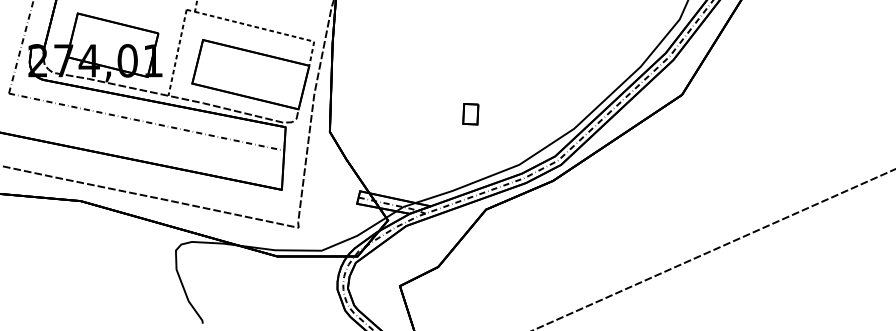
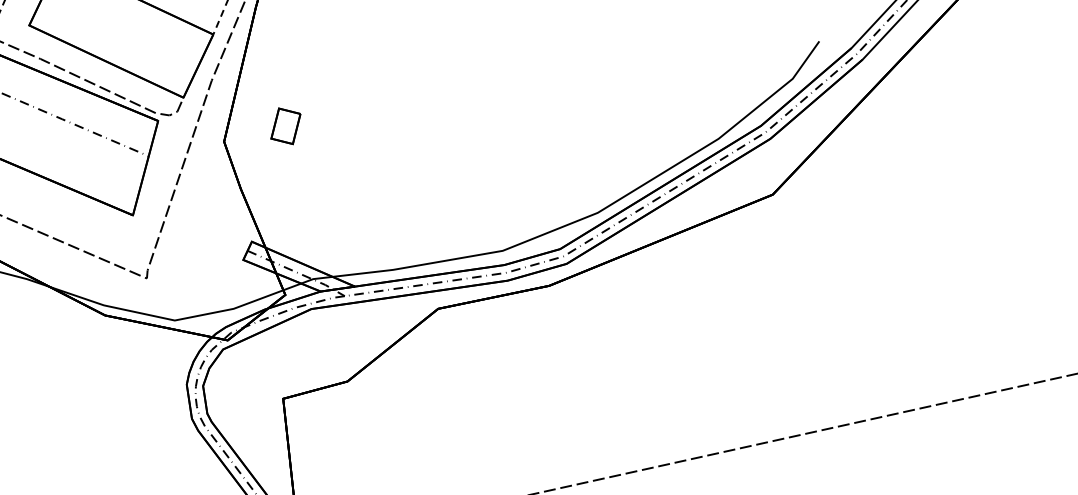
part: (470, 114) -> (285, 126), moved

